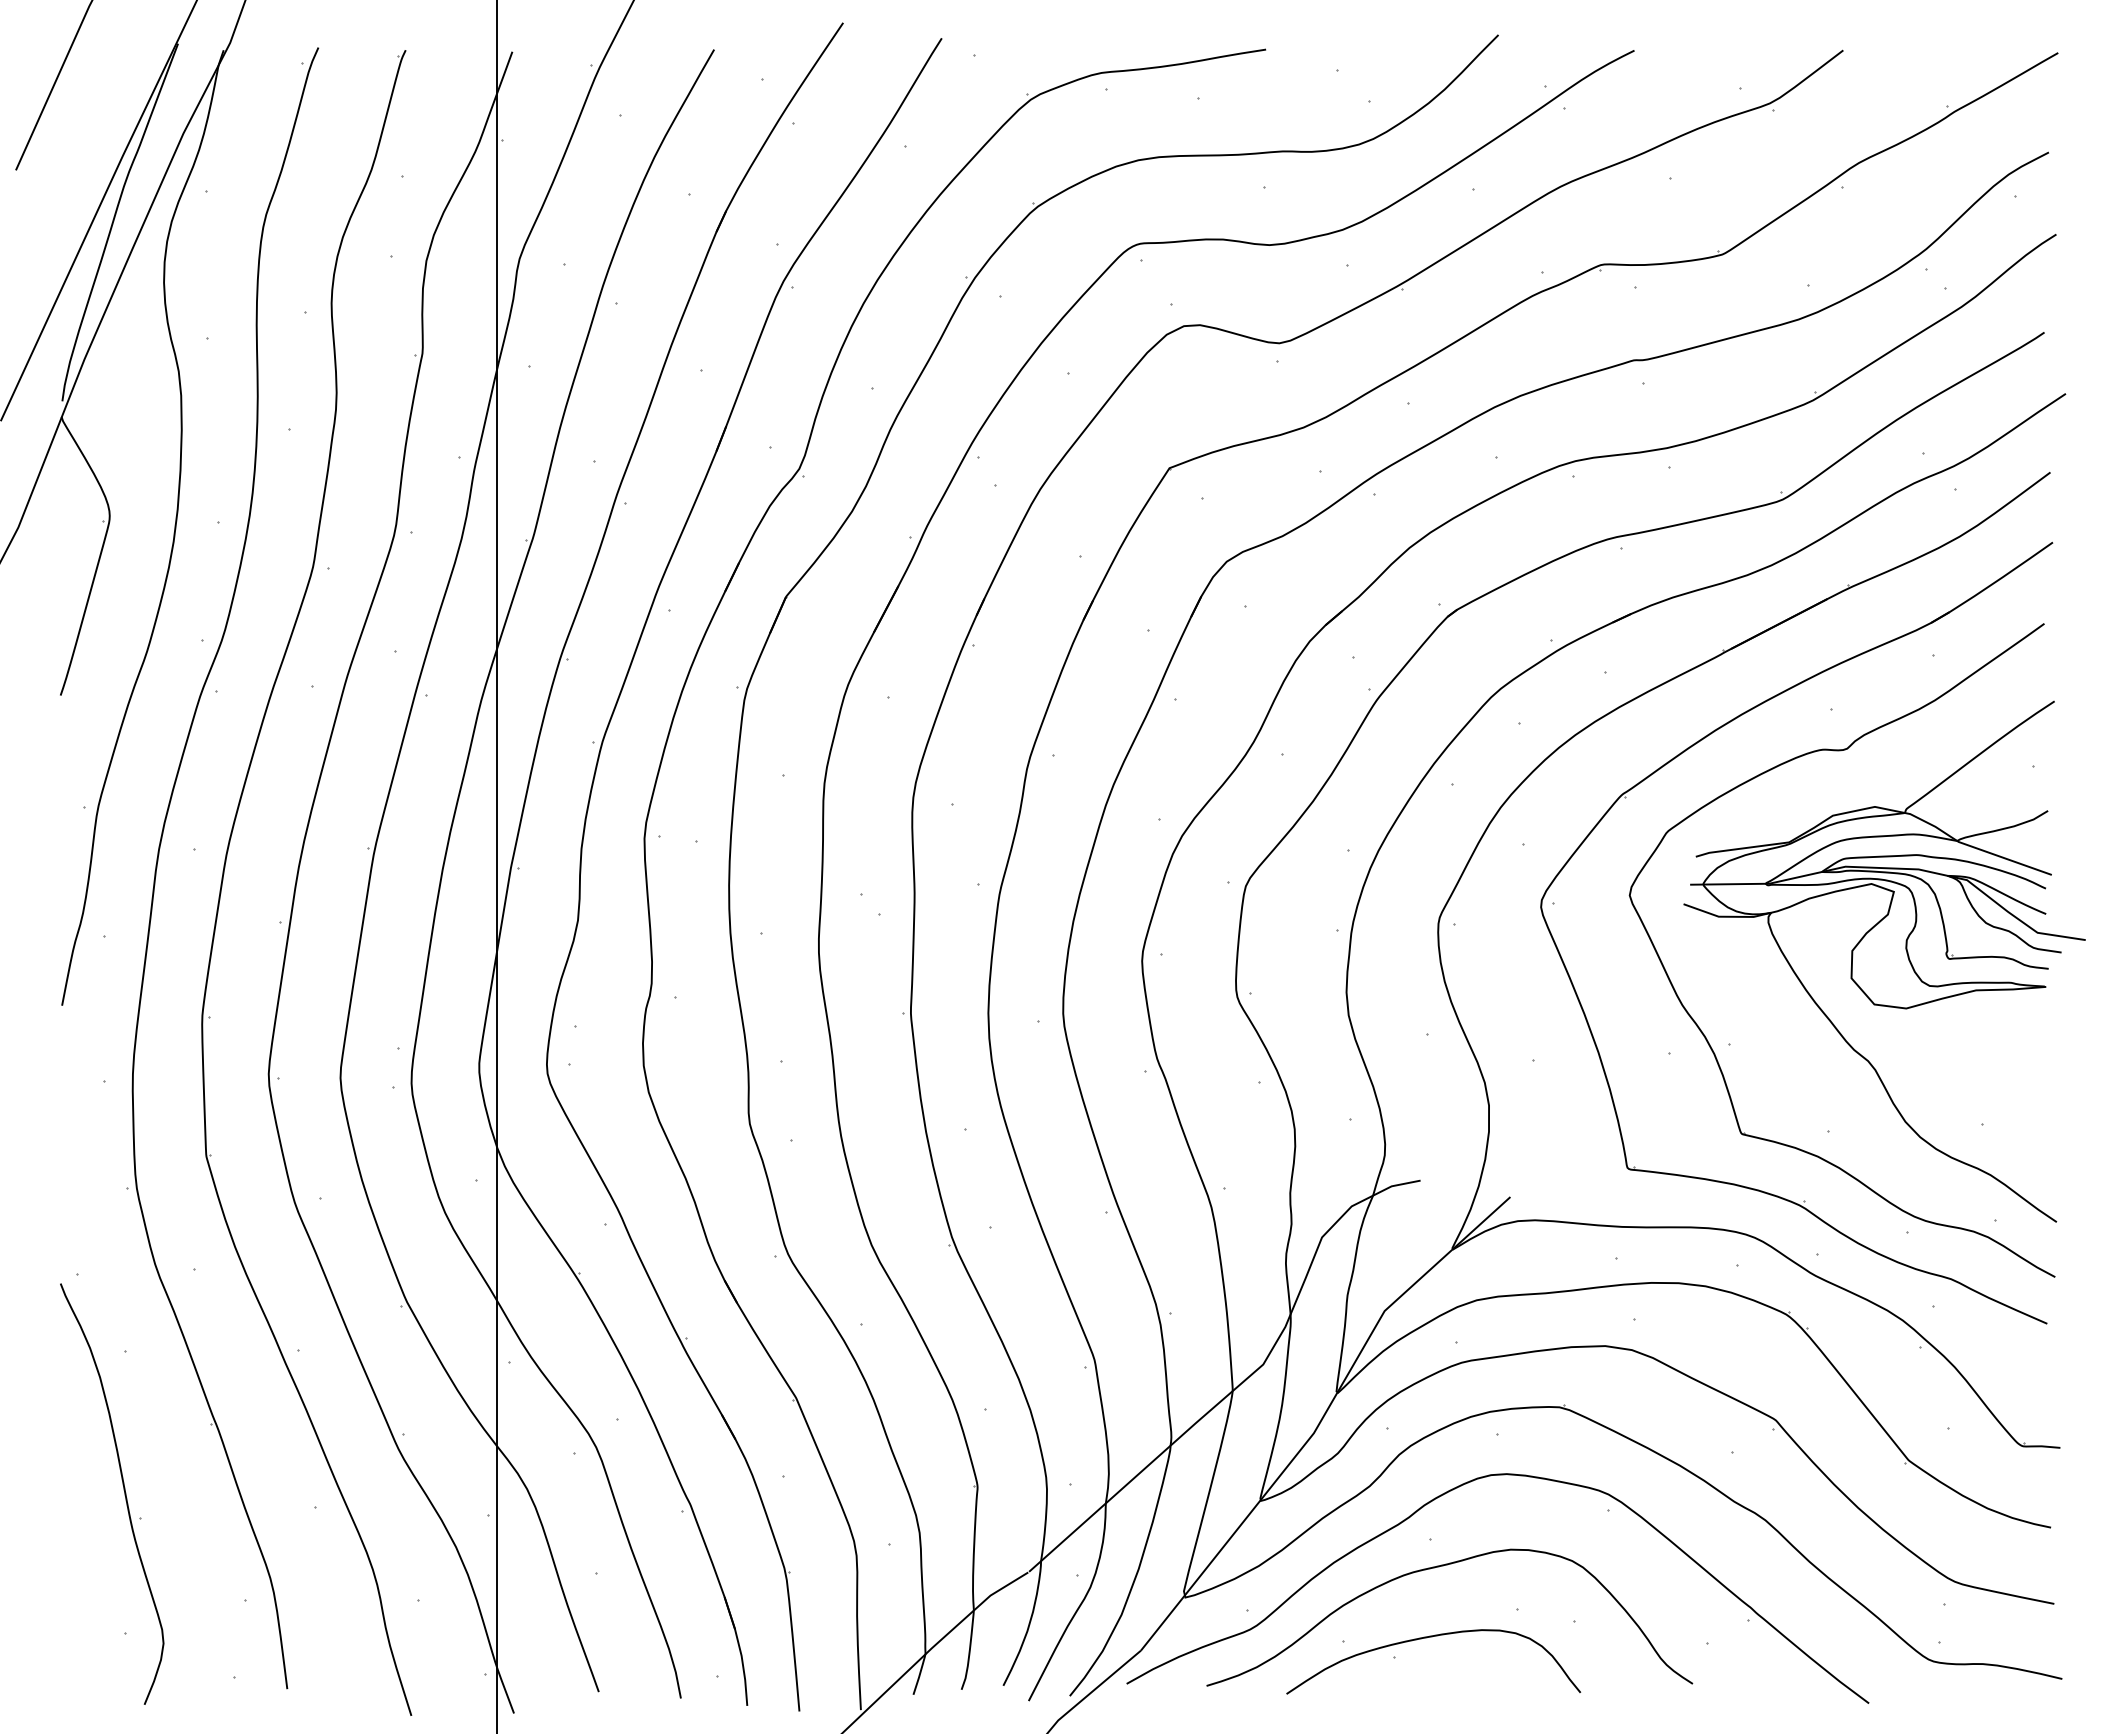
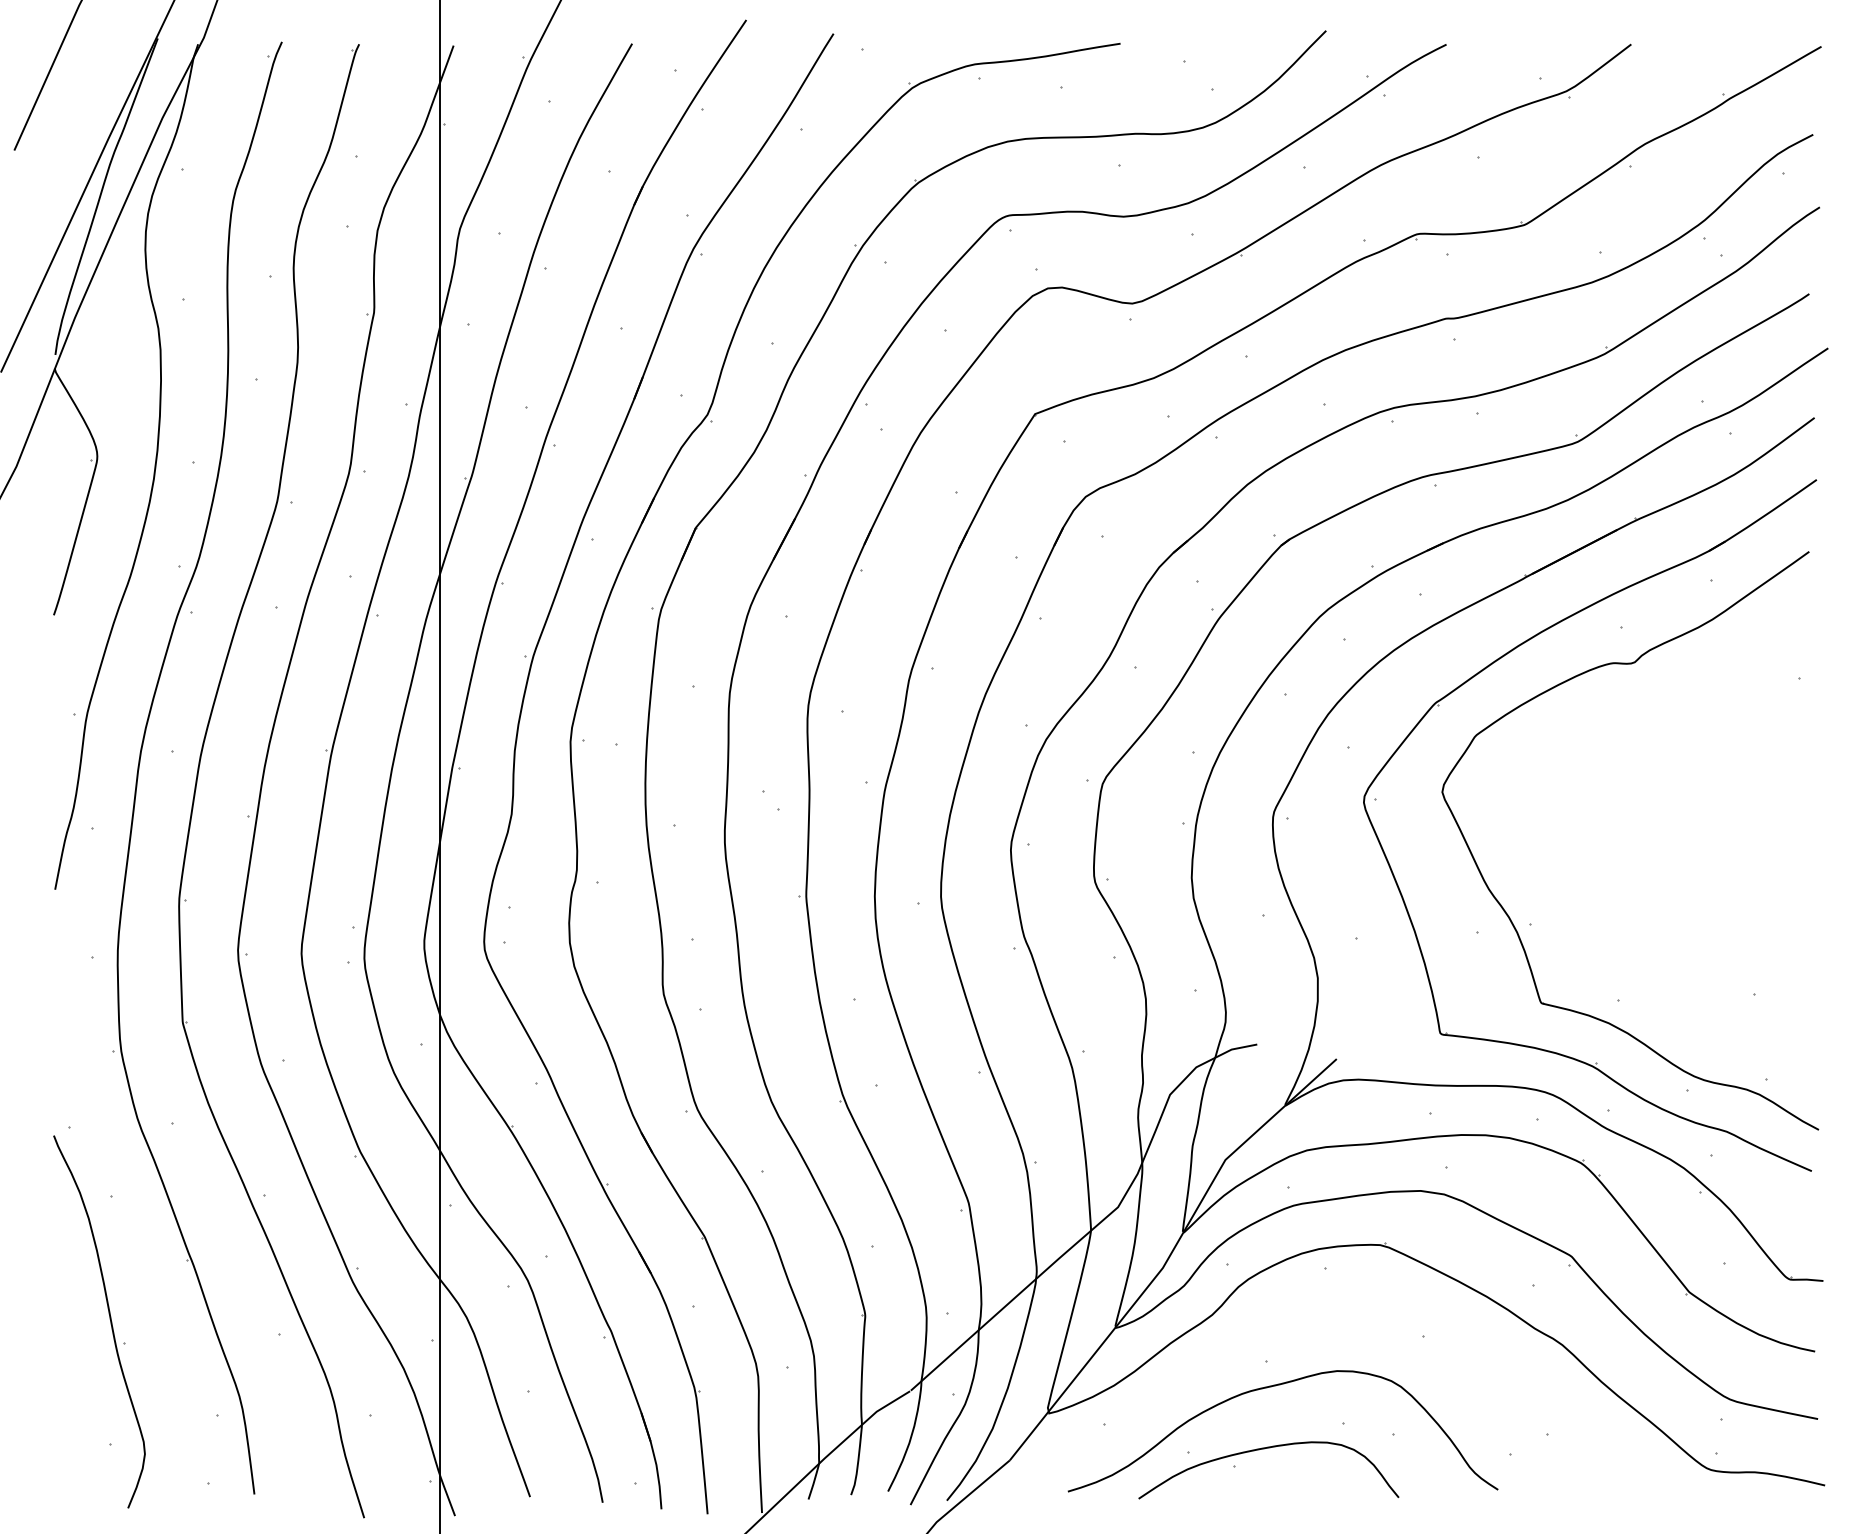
part: (1884, 961) -> (1667, 850), removed
curve: (1443, 1495) -> (1277, 1323), removed

